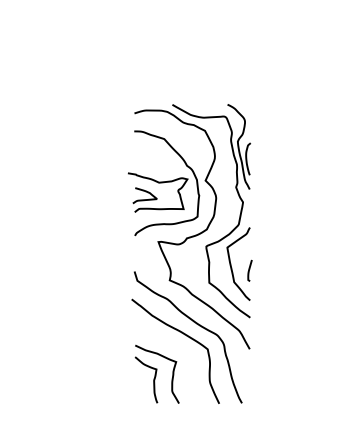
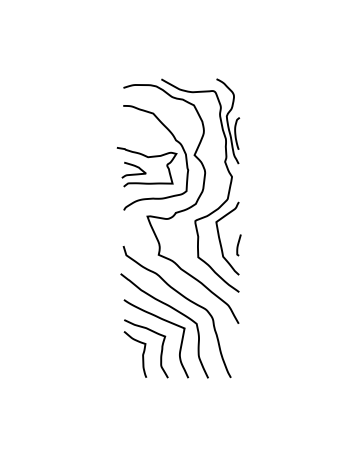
curve: (173, 345) -> (162, 320), added

